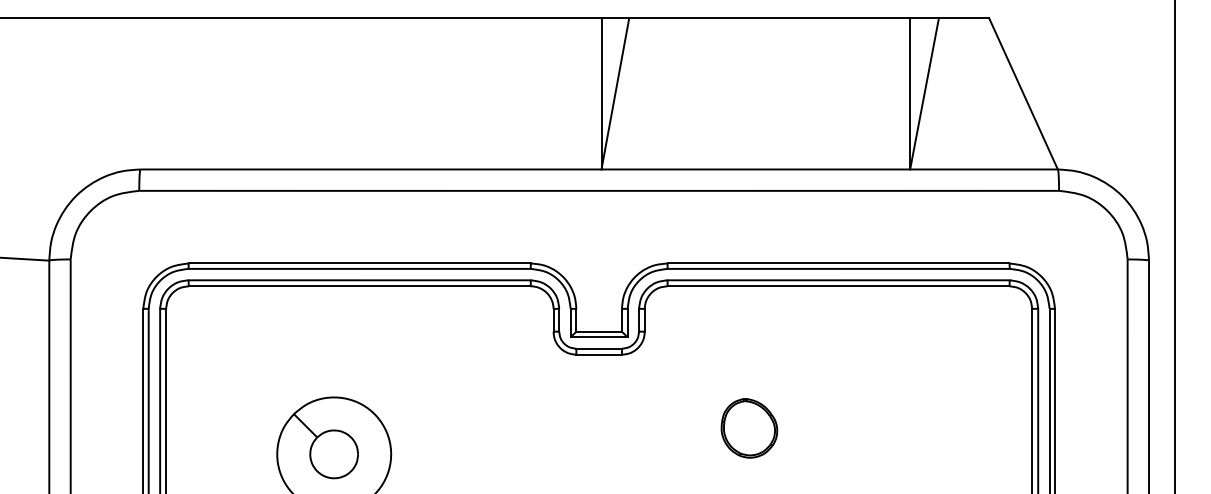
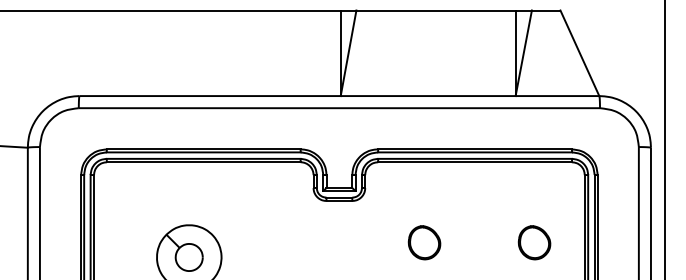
part: (943, 427) -> (534, 242), added

